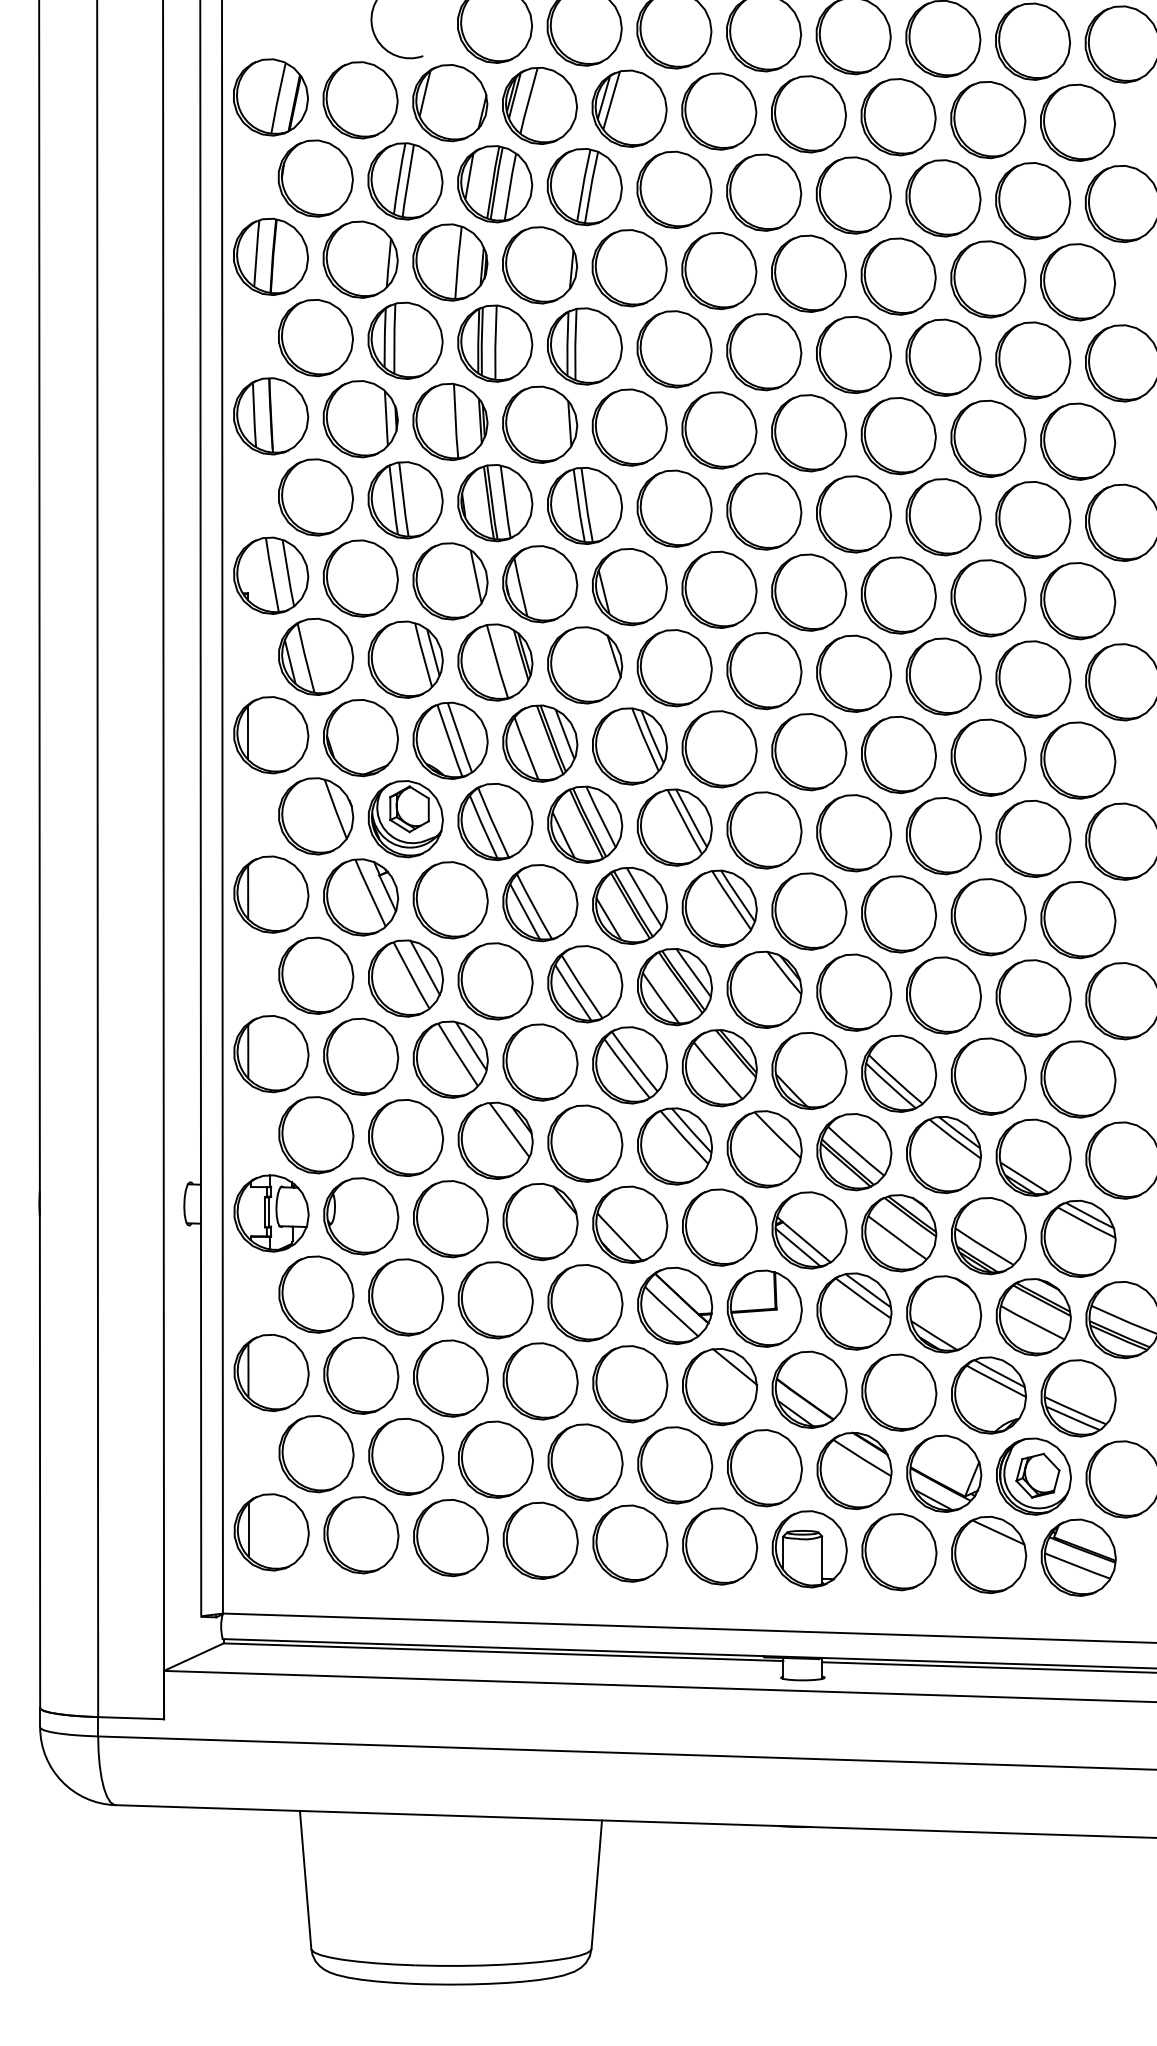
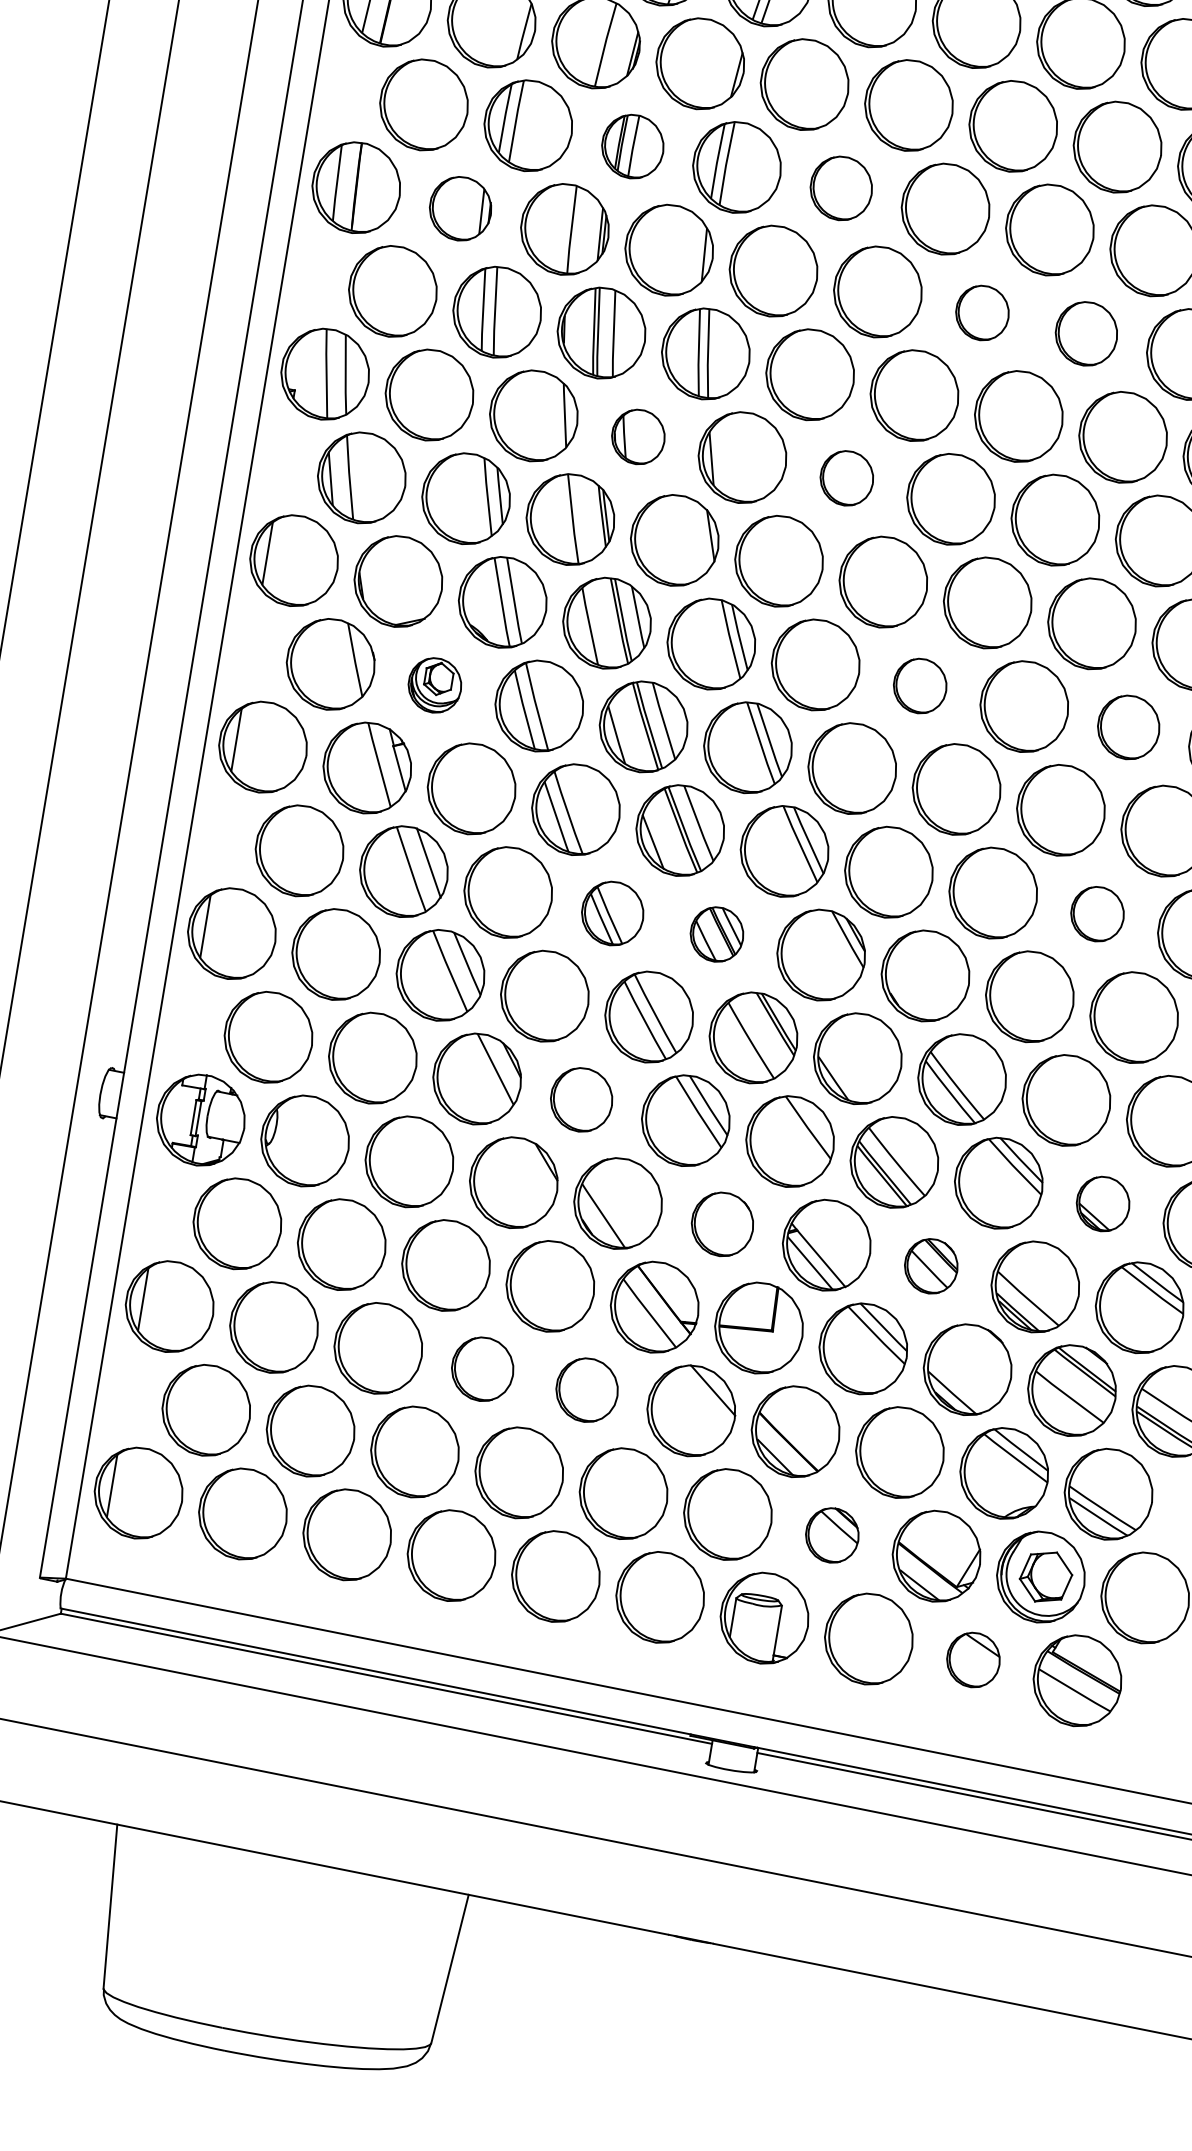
part: (495, 343) -> (633, 146), size x0.7
part: (674, 349) -> (841, 188), size x0.7
part: (360, 419) -> (460, 209), size x0.7
part: (809, 433) -> (982, 313), size x0.6
part: (898, 436) -> (1086, 334), size x0.7
part: (540, 584) -> (638, 437), size x0.6
part: (719, 589) -> (847, 478), size x0.6
part: (809, 752) -> (920, 686), size x0.6
part: (988, 757) -> (1128, 727), size x0.7
part: (405, 819) -> (434, 685), size x0.6
part: (988, 917) -> (1097, 914), size x0.6
part: (585, 984) -> (613, 913), size x0.7
part: (674, 987) -> (716, 934), size x0.6
part: (585, 1143) -> (581, 1099), size x0.7
part: (1033, 1157) -> (1103, 1203), size x0.6
part: (719, 1227) -> (722, 1224), size x0.7
part: (899, 1233) -> (931, 1266), size x0.6
part: (540, 1381) -> (482, 1369), size x0.7
part: (630, 1384) -> (587, 1390), size x0.7
part: (854, 1470) -> (832, 1534), size x0.6
part: (989, 1554) -> (973, 1659), size x0.6

